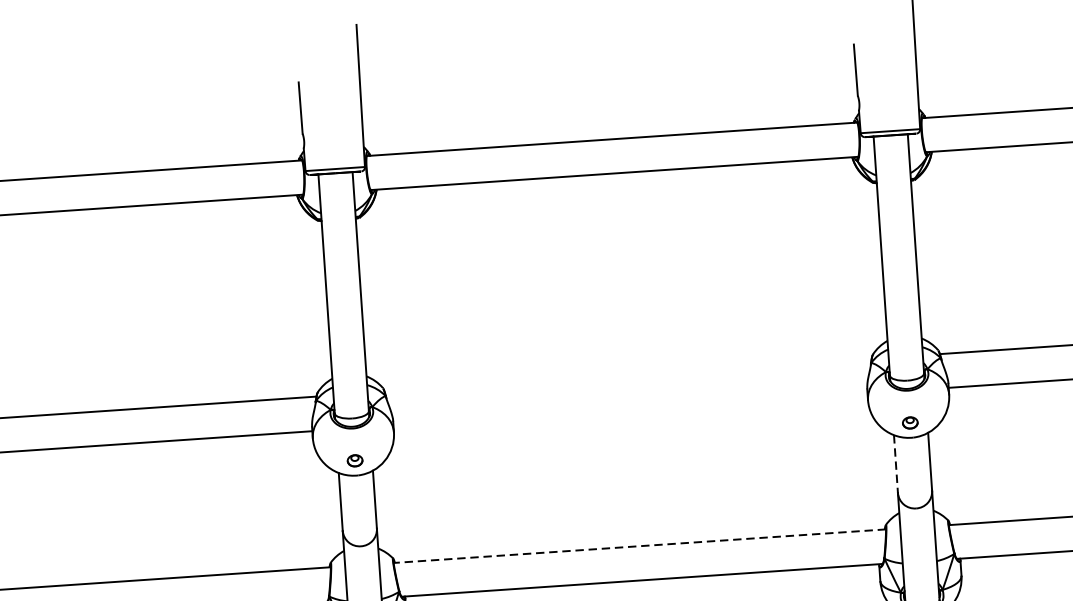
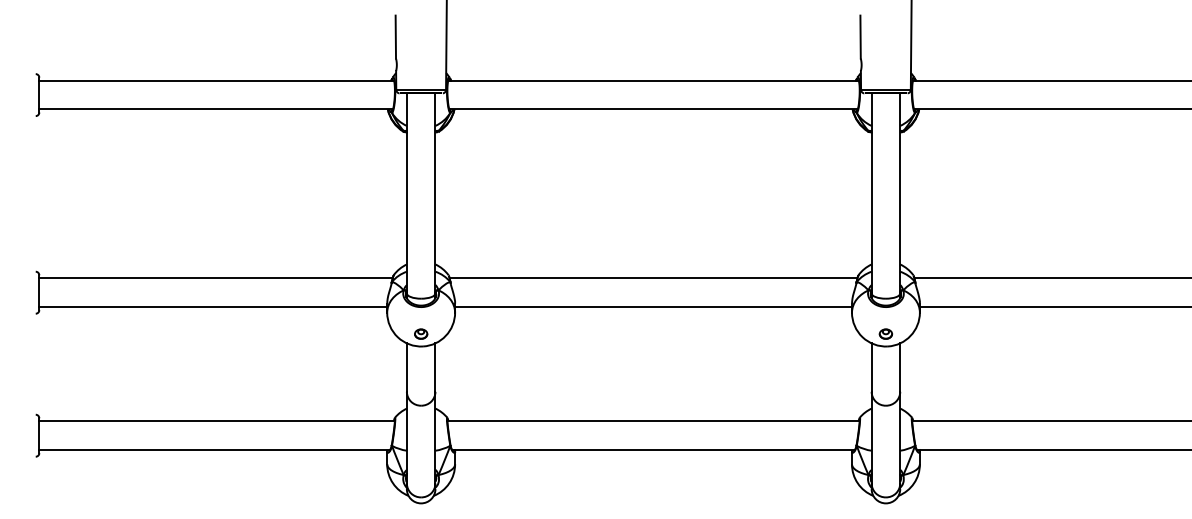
line: (628, 375) -> (653, 278), added
line: (630, 410) -> (653, 307), added
line: (895, 465) -> (871, 368), dashed -> solid
line: (639, 546) -> (653, 421), dashed -> solid

